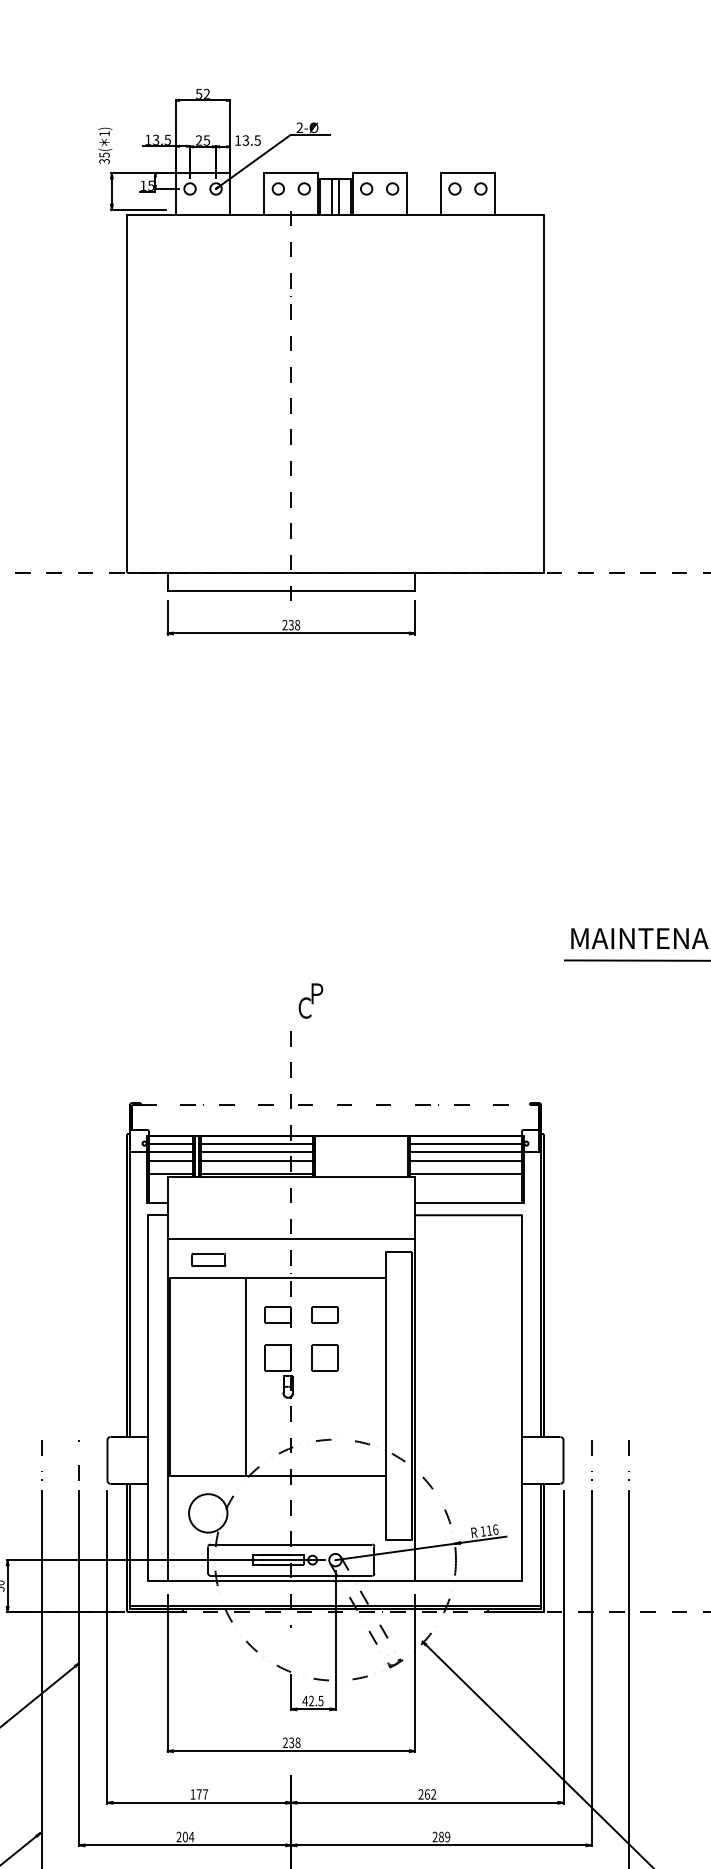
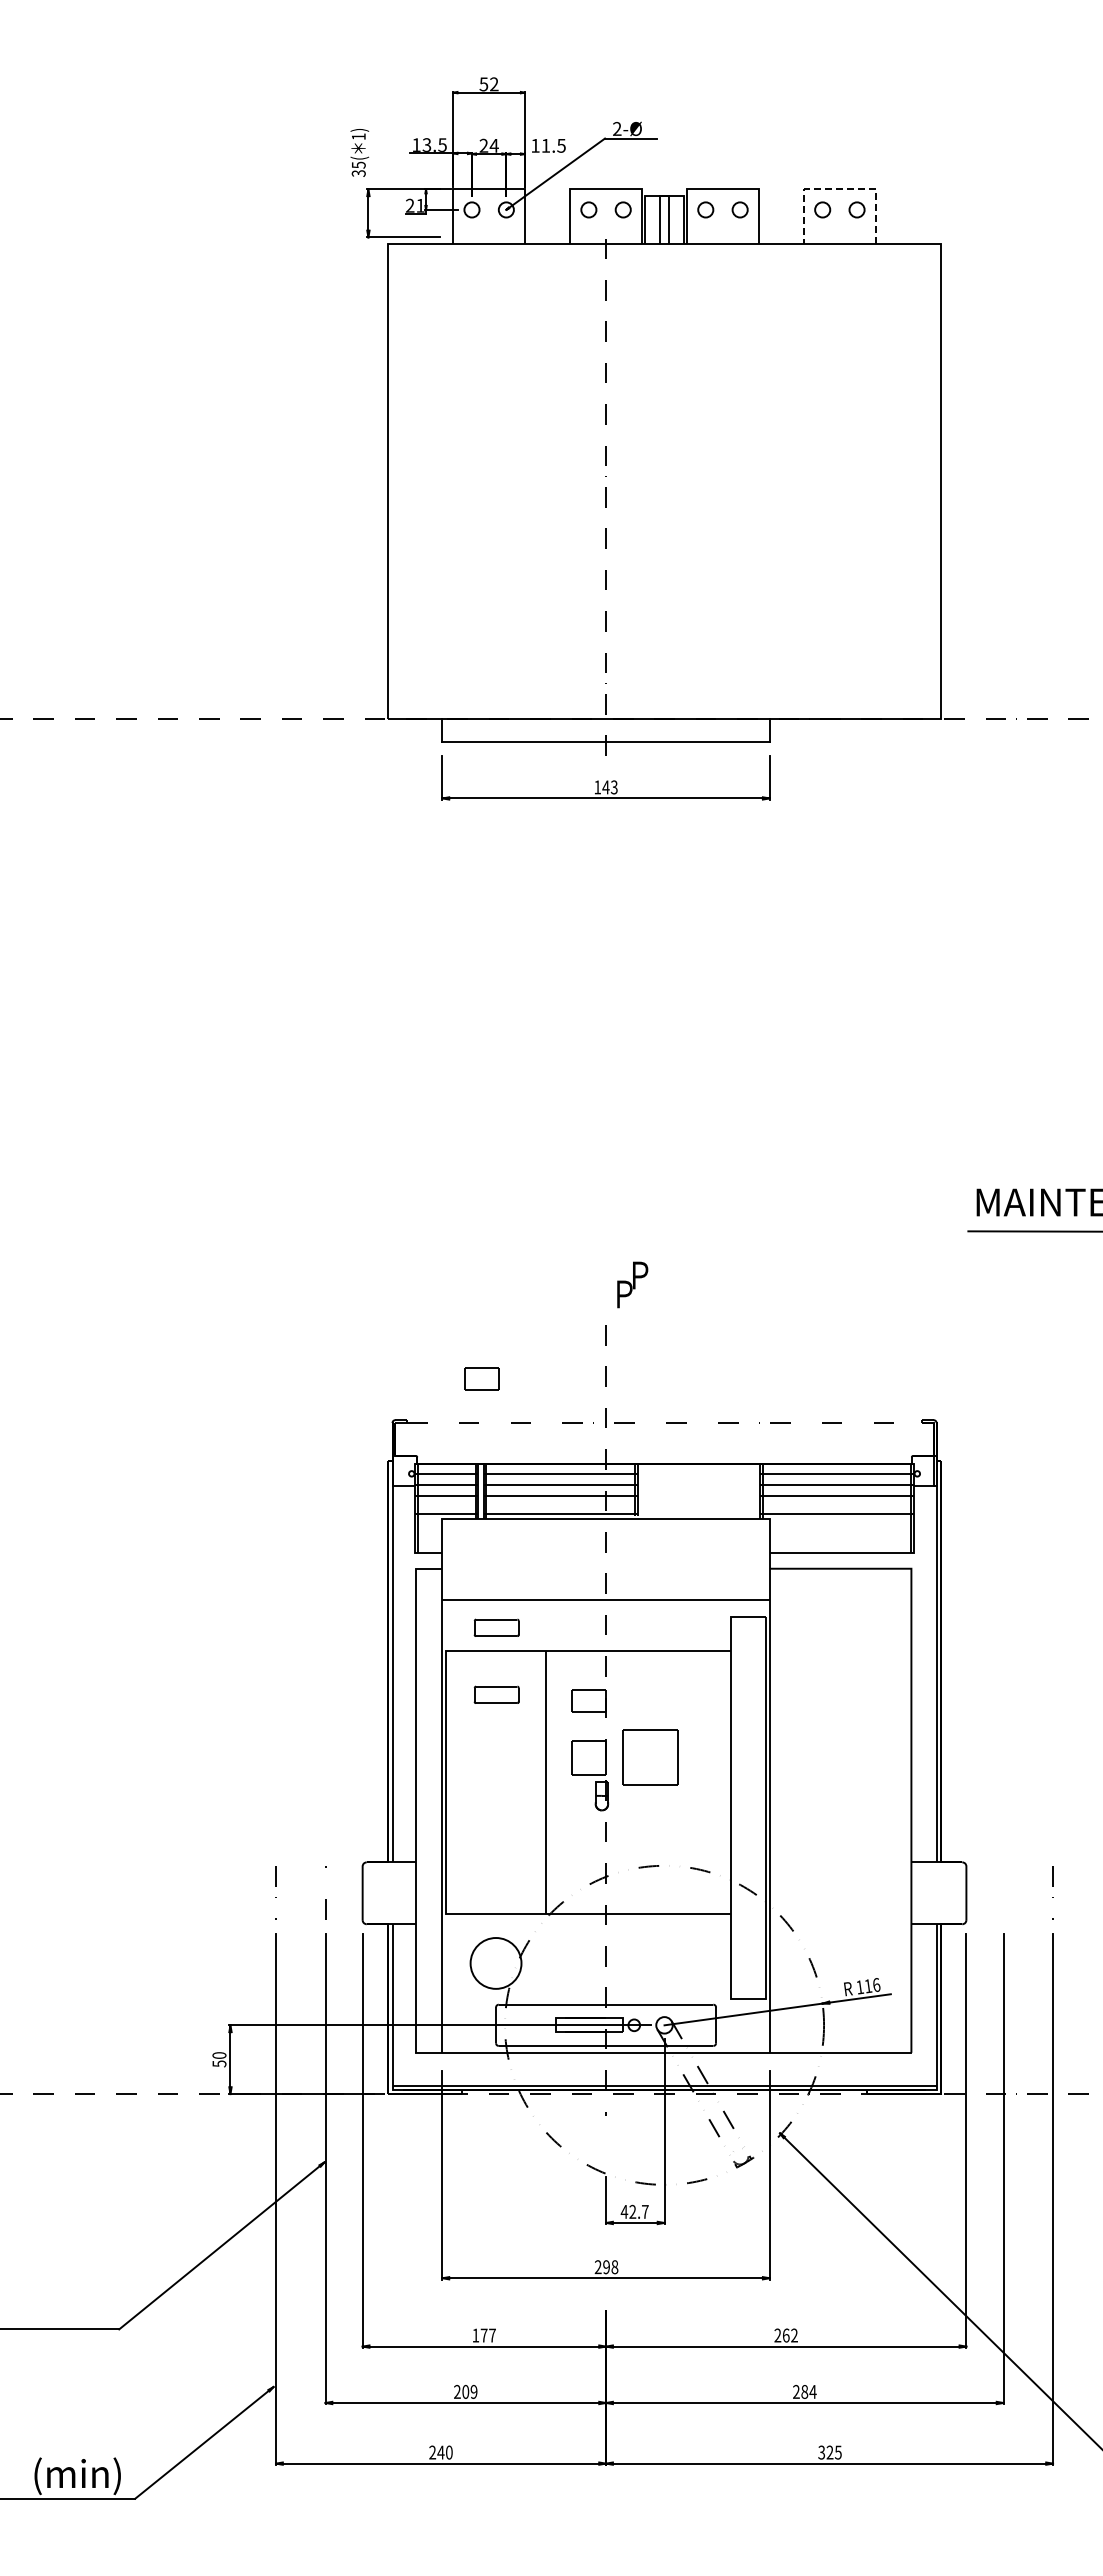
text: (206, 140) -> (493, 145), 25 -> 24
text: (245, 140) -> (545, 145), 13.5 -> 11.5
line: (467, 173) -> (839, 189), solid -> dashed
text: (147, 185) -> (415, 205), 15 -> 21
text: (290, 625) -> (605, 787), 238 -> 143
text: (305, 1008) -> (624, 1294), Ｃ -> Ｐ
part: (208, 1310) -> (496, 1694), added
part: (324, 1314) -> (481, 1378), moved
part: (324, 1357) -> (650, 1757), size x1.6
line: (591, 1463) -> (1003, 1897), removed
text: (320, 1700) -> (644, 2211), 42.5 -> 42.7
text: (291, 1743) -> (606, 2267), 238 -> 298
text: (191, 1836) -> (473, 2391), 204 -> 209
text: (447, 1836) -> (812, 2391), 289 -> 284

